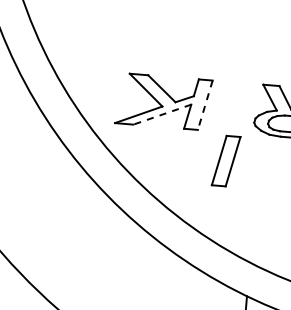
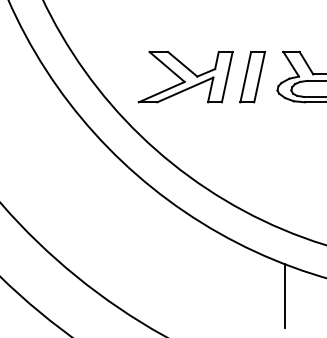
line: (205, 105) -> (227, 77), dashed -> solid
line: (162, 115) -> (185, 90), dashed -> solid
part: (225, 161) -> (252, 77), moved

